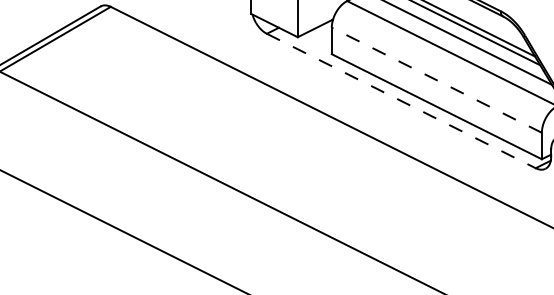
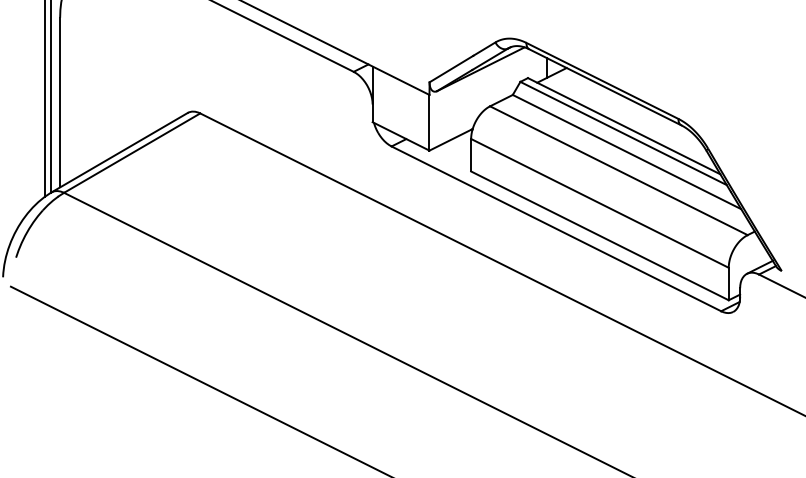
line: (436, 80) -> (599, 203), dashed -> solid
line: (401, 101) -> (556, 229), dashed -> solid

